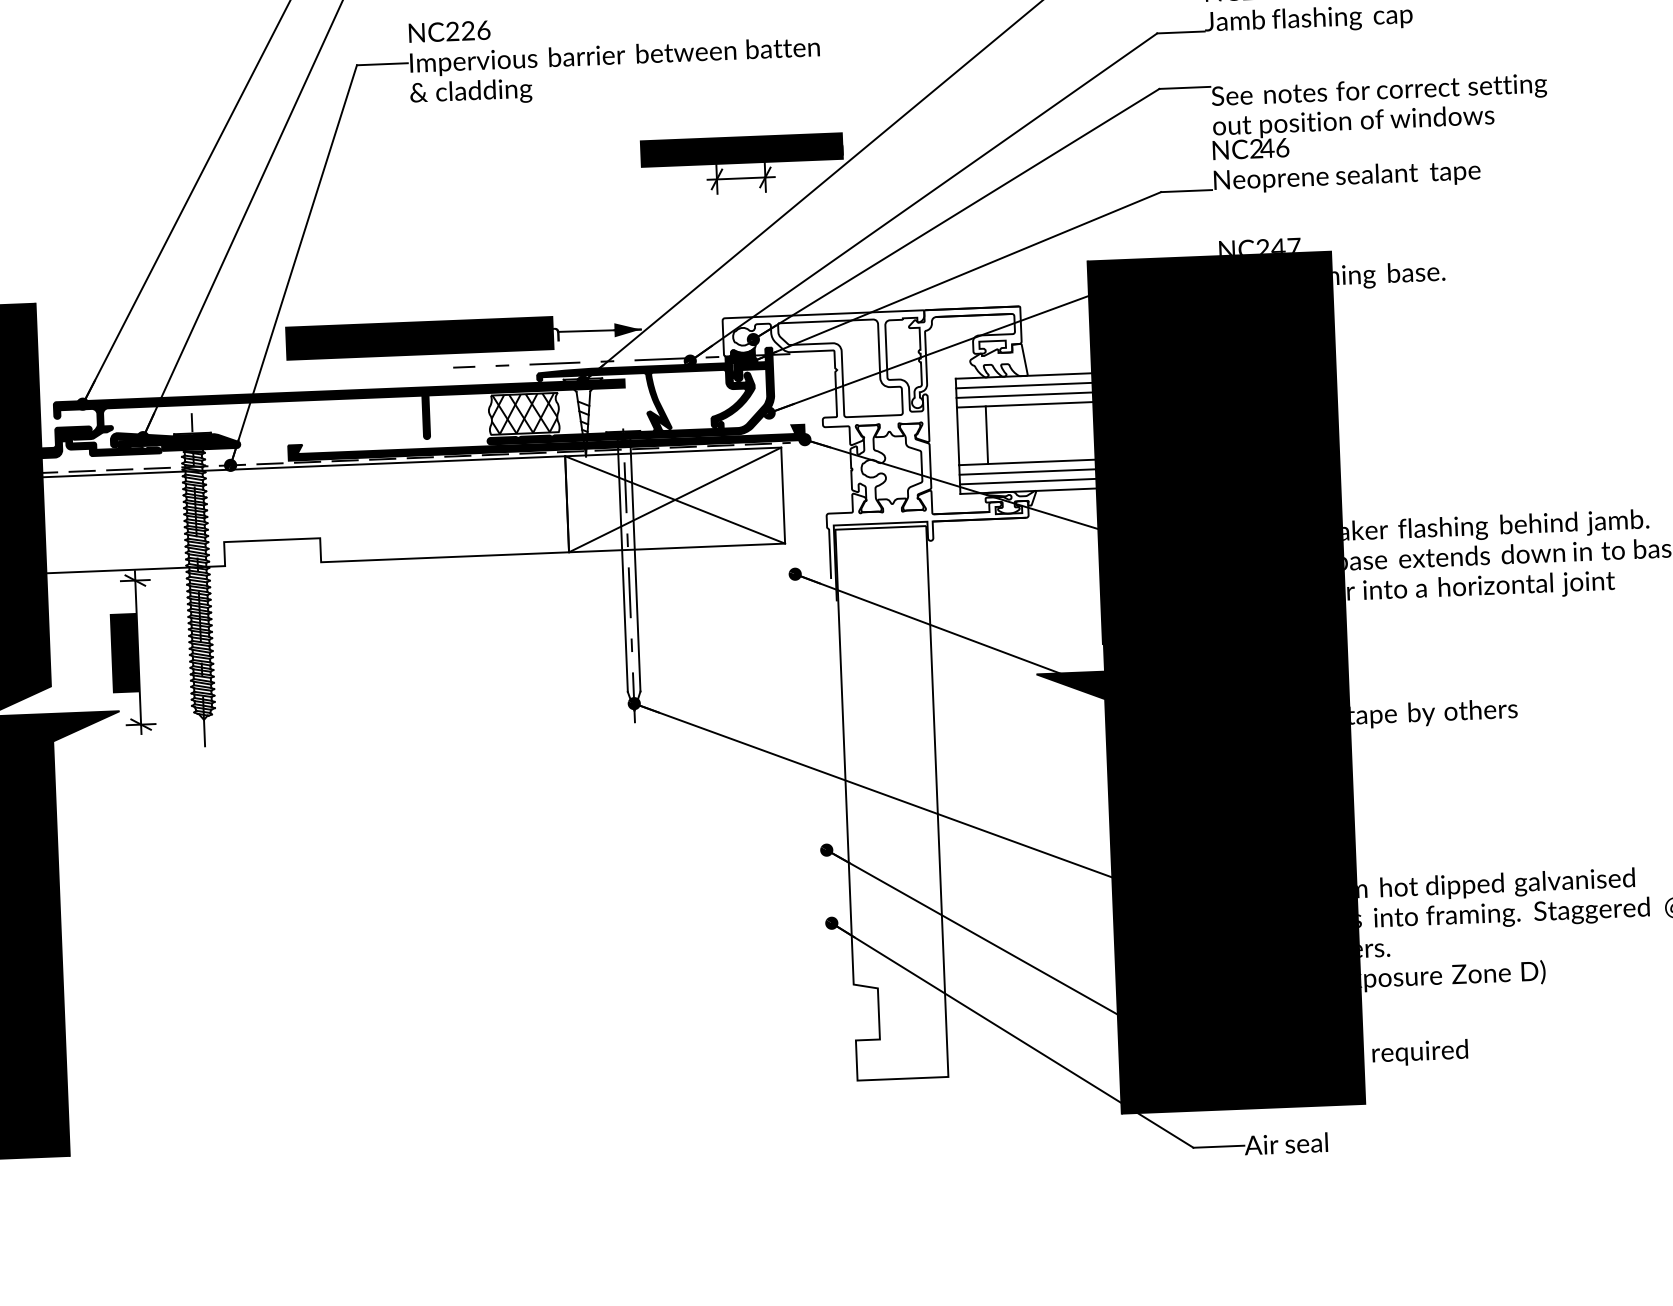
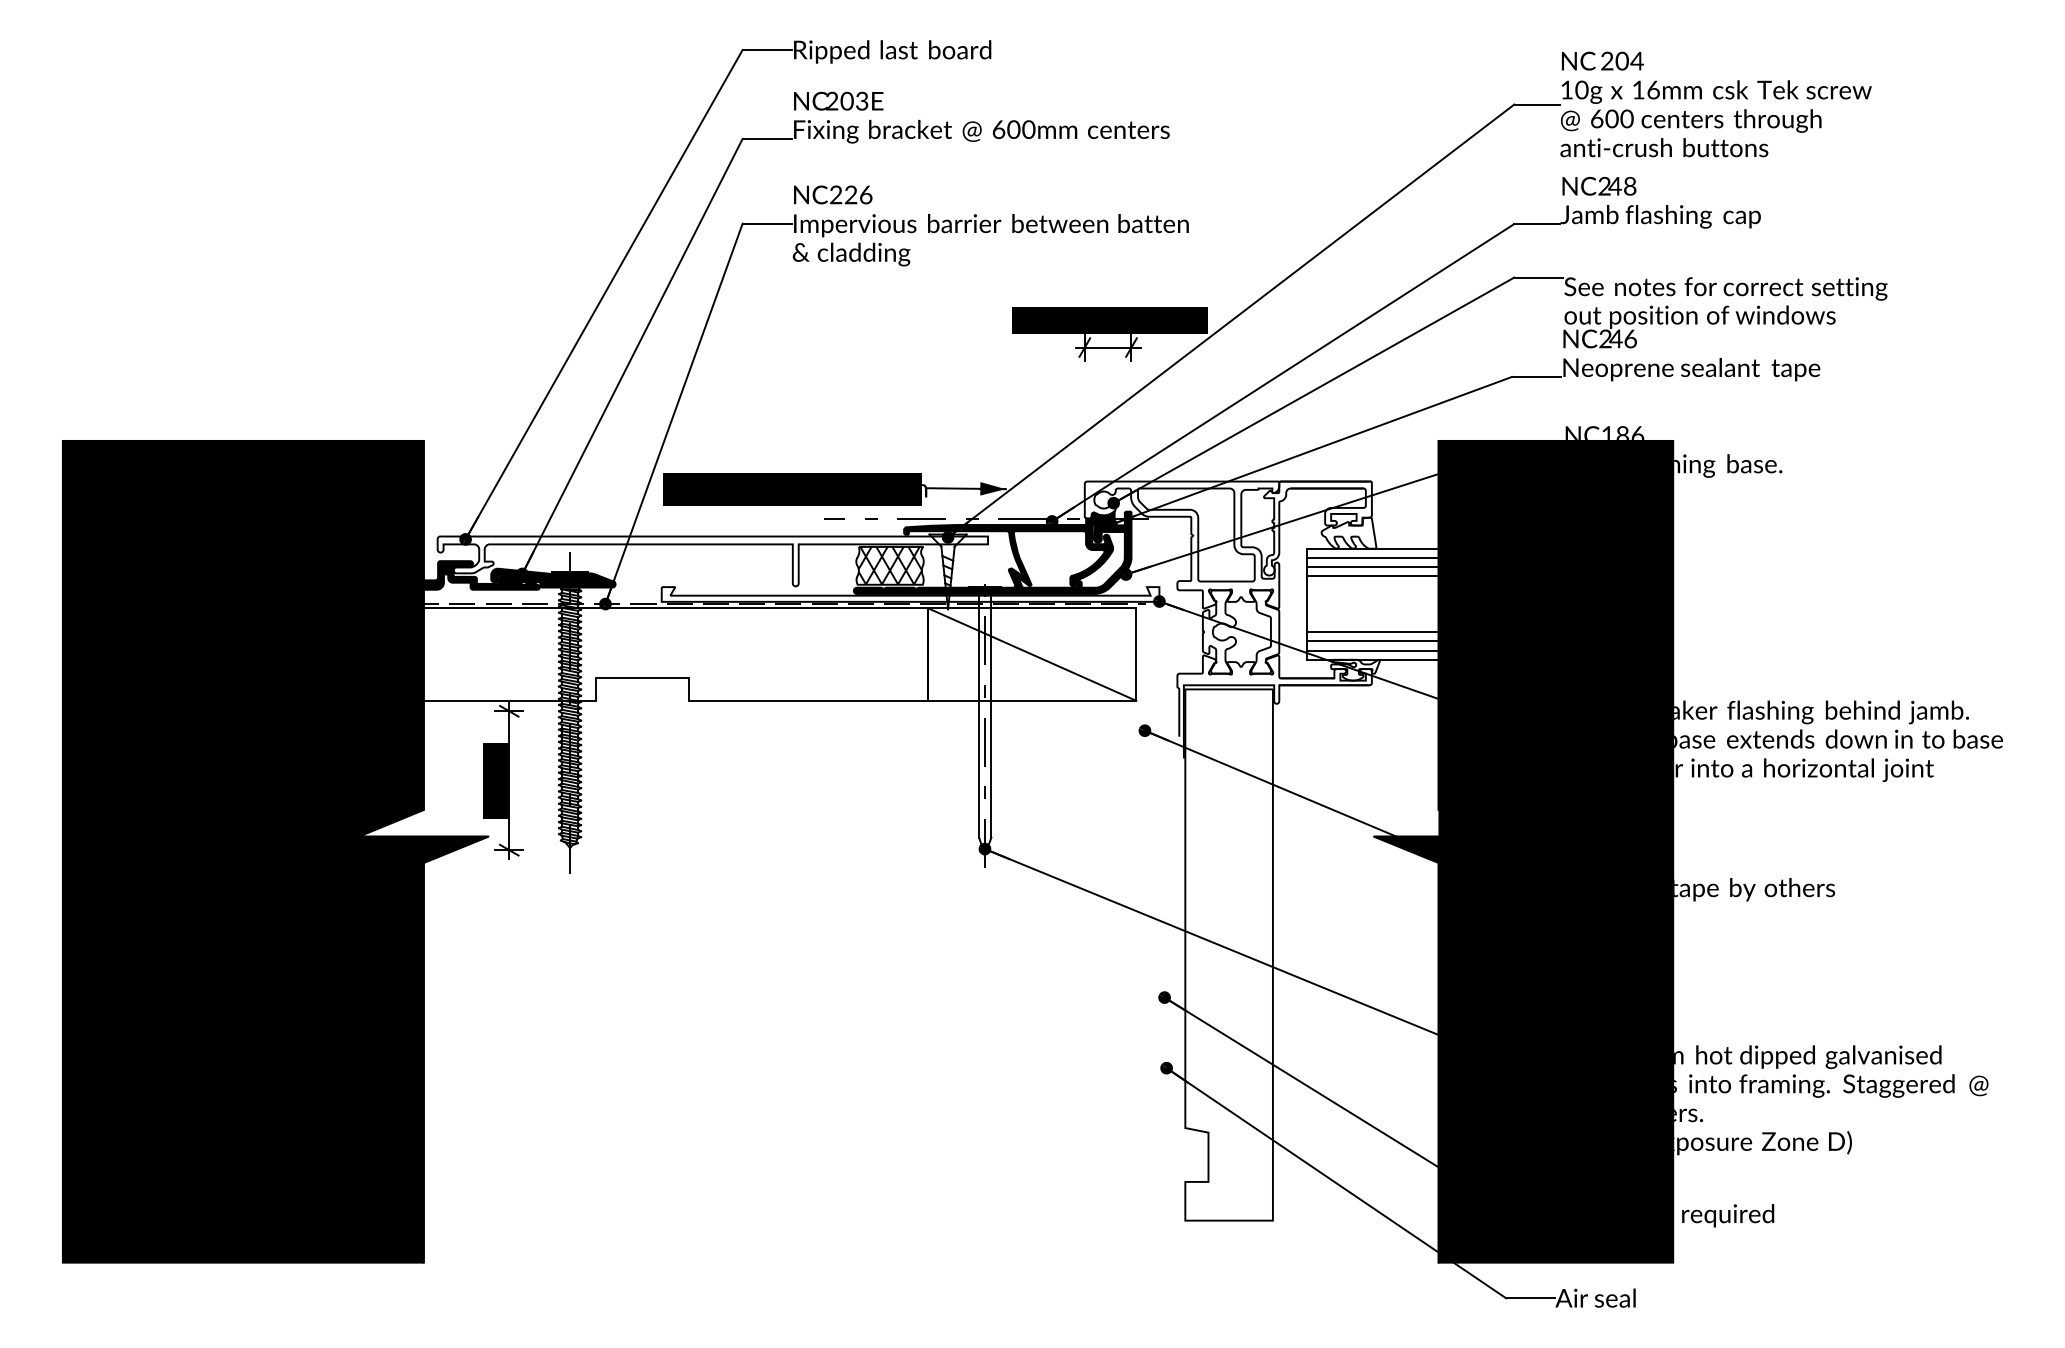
text: (1279, 245) -> (1623, 432), NC247 -> NC186
fill: (339, 416) -> (712, 561), removed
line: (986, 435) -> (1334, 604), removed
fill: (546, 442) -> (910, 594), removed
line: (674, 499) -> (1031, 654), removed

